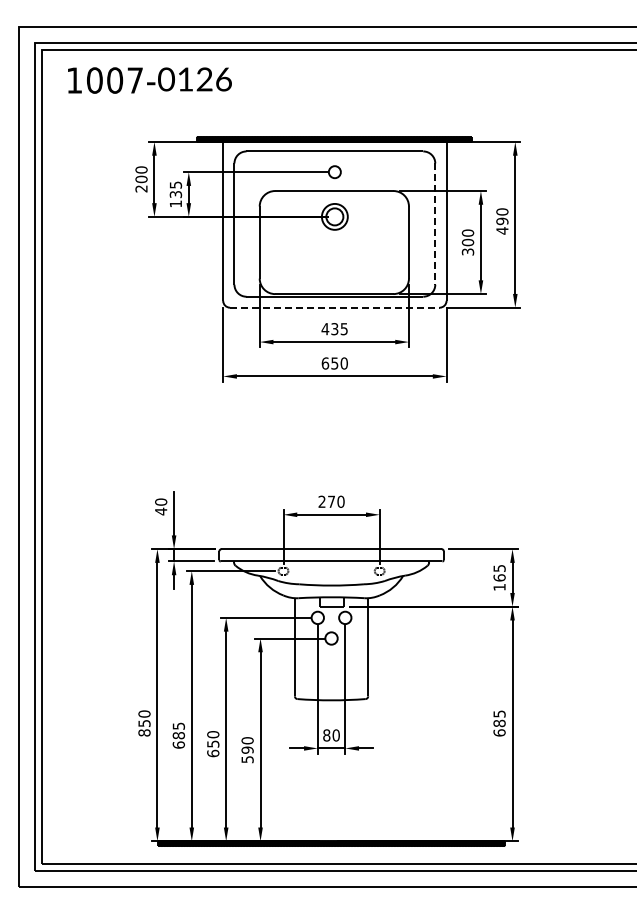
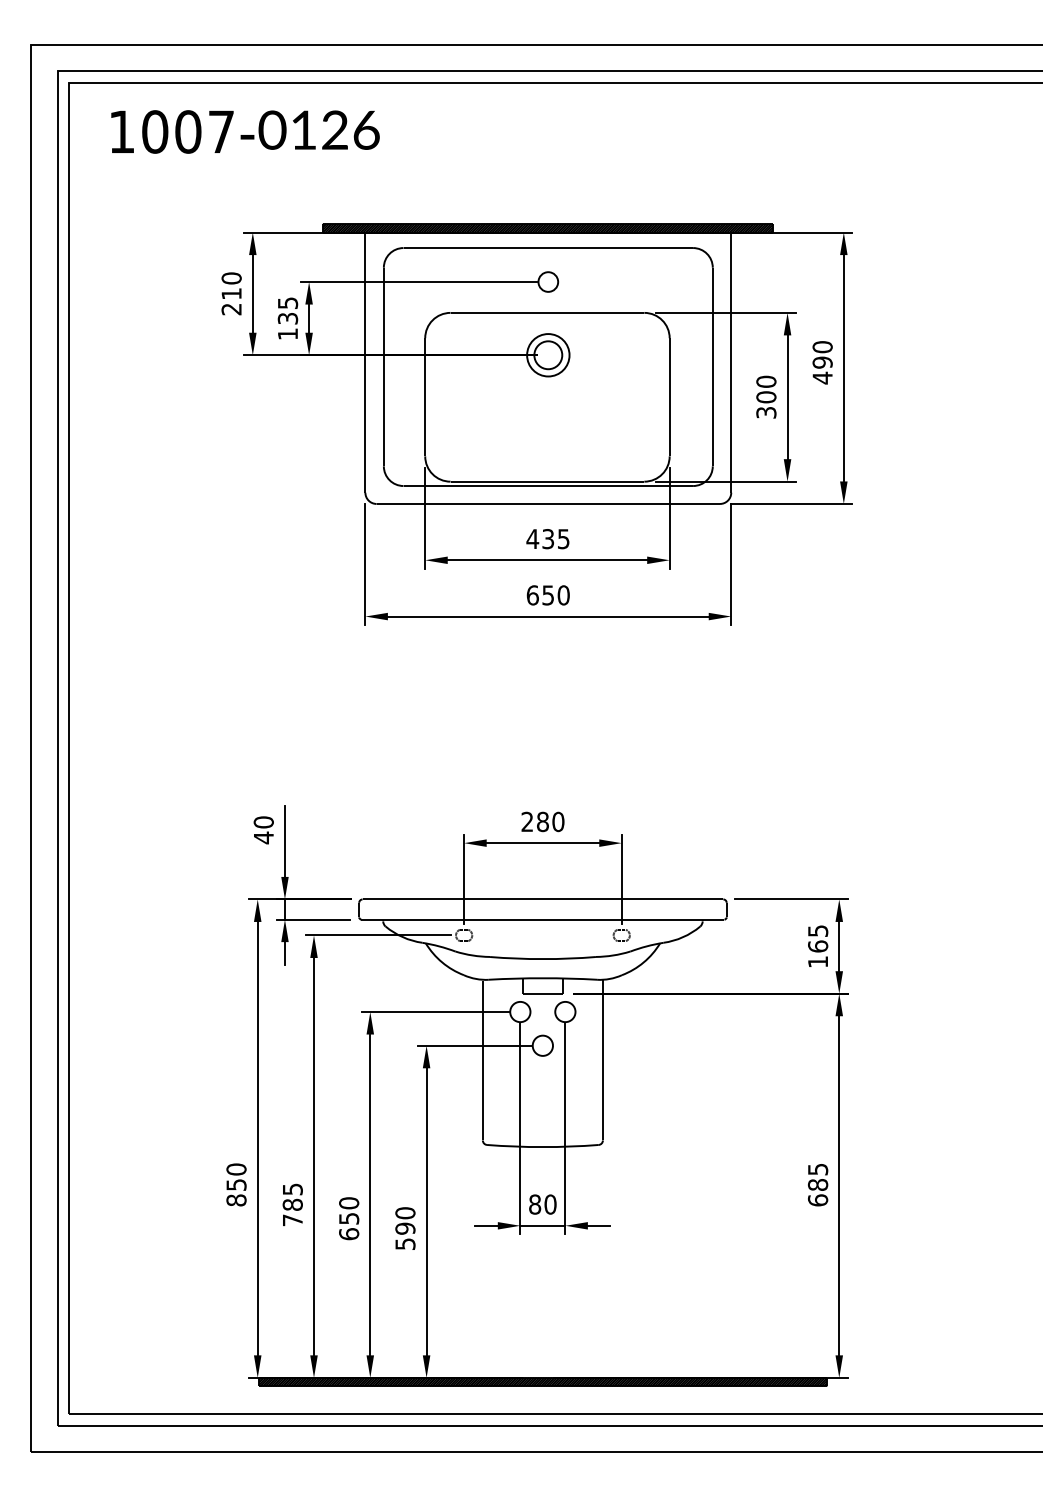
text: (141, 179) -> (231, 294), 200 -> 210
line: (435, 224) -> (713, 367), dashed -> solid
line: (334, 307) -> (547, 503), dashed -> solid
text: (331, 501) -> (542, 821), 270 -> 280
text: (178, 744) -> (292, 1219), 685 -> 785

